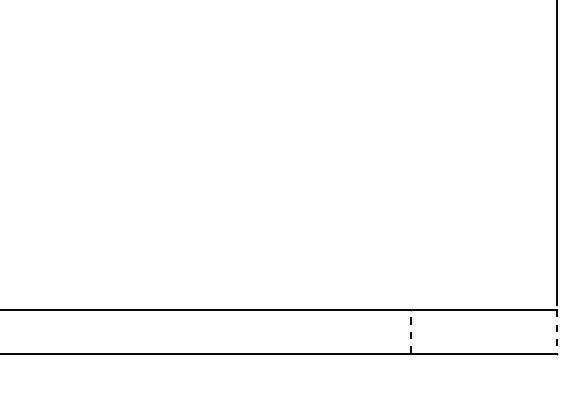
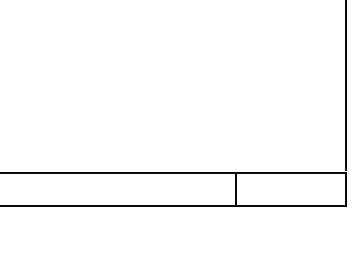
line: (411, 331) -> (235, 189), dashed -> solid
line: (556, 331) -> (346, 189), dashed -> solid

